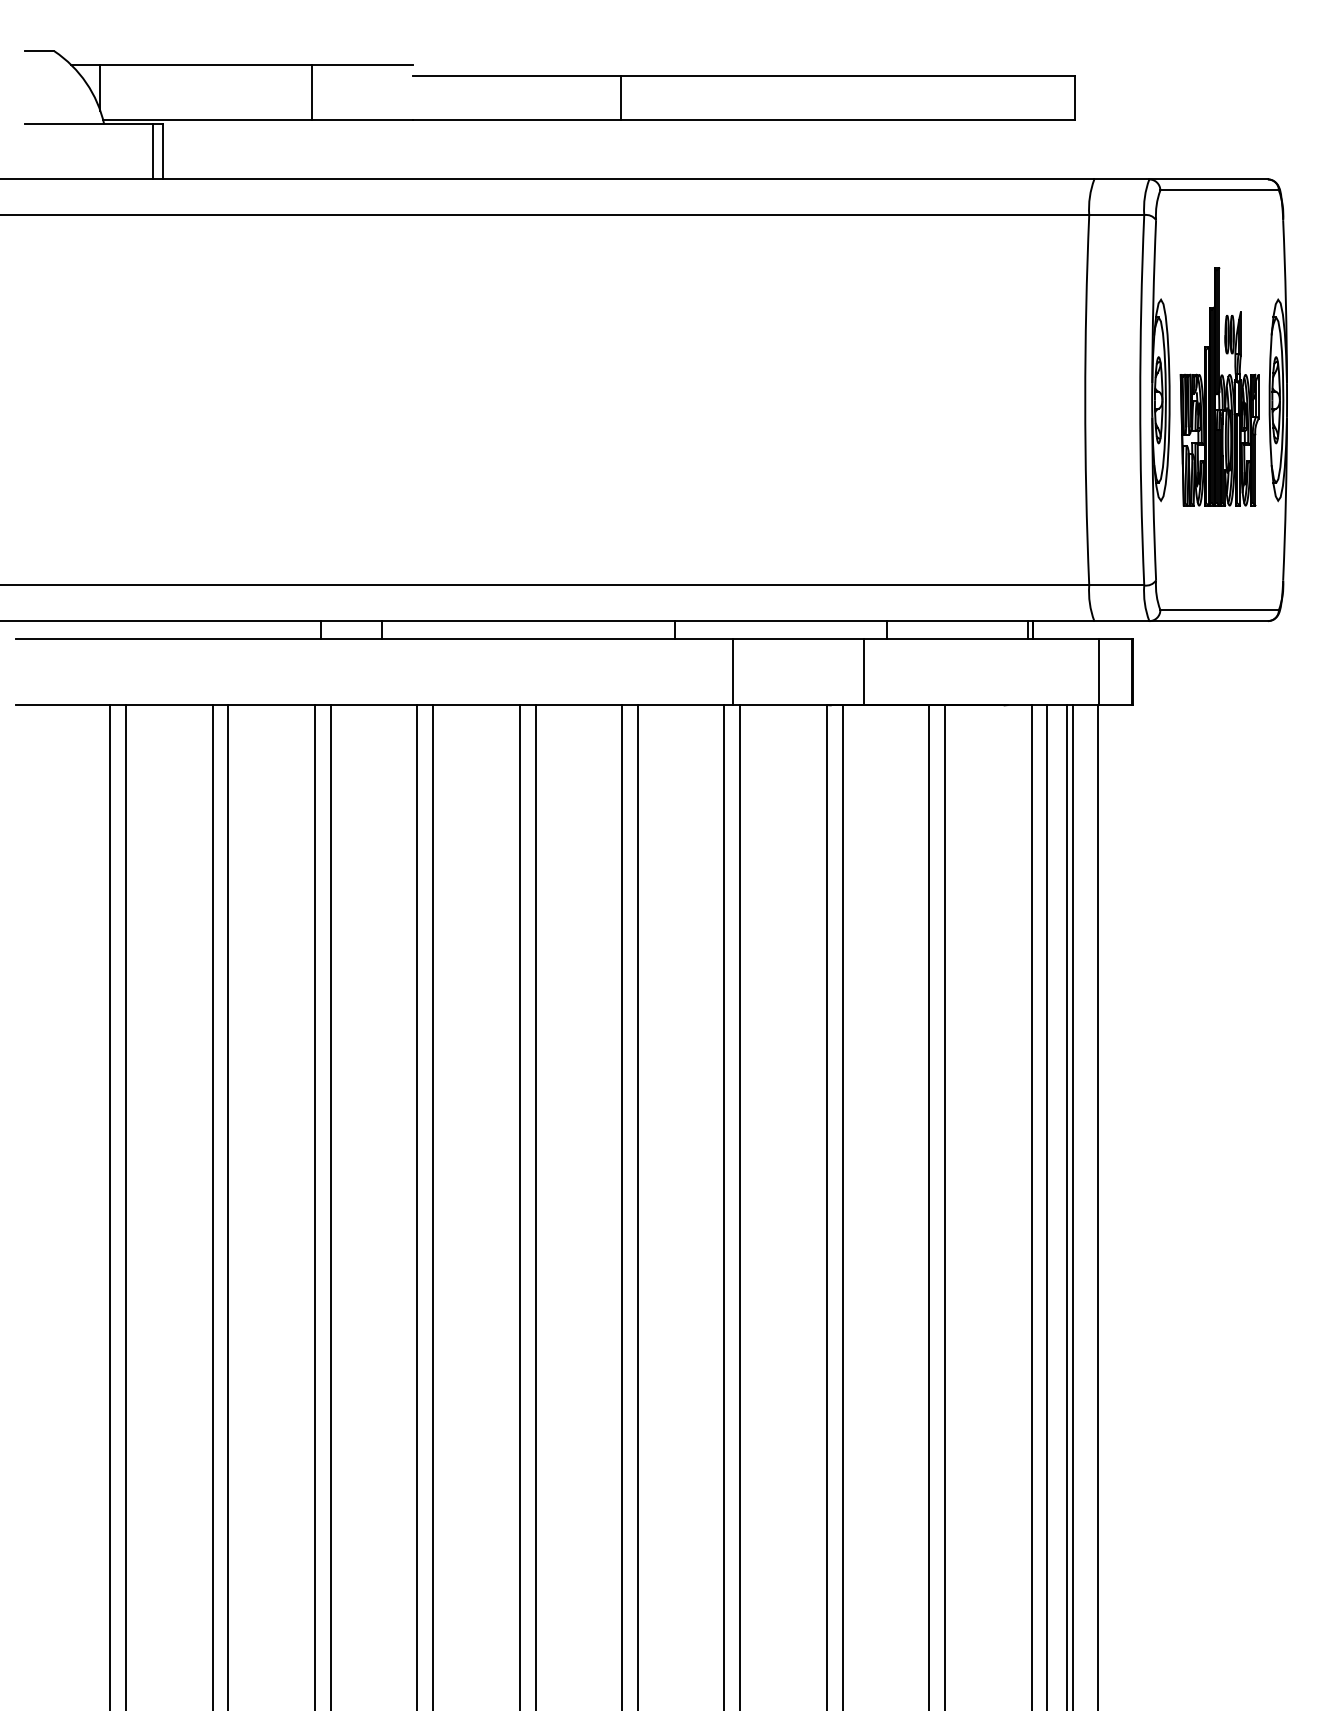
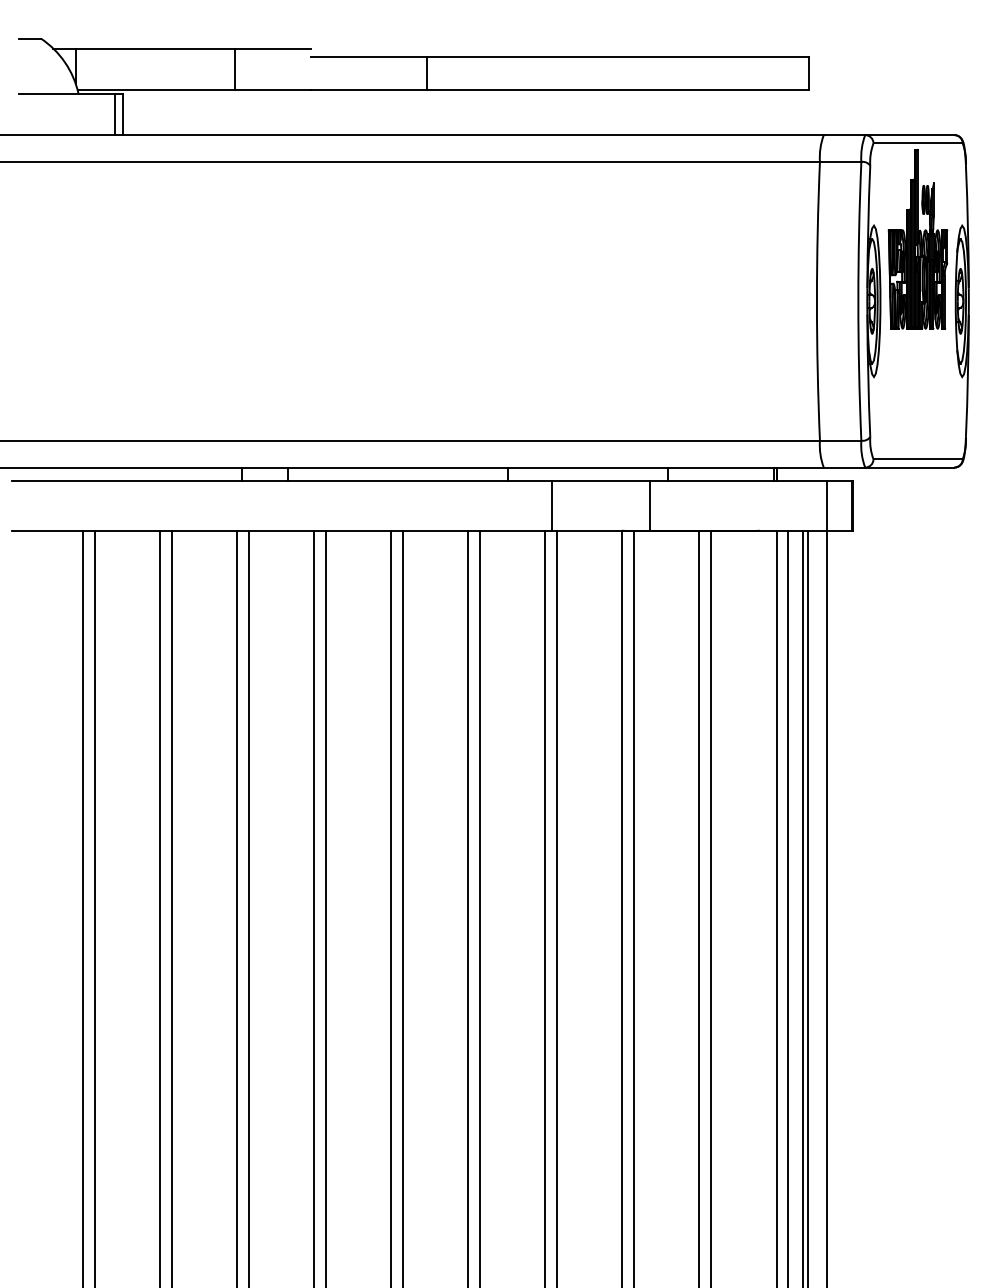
line: (620, 97) -> (426, 73), moved
part: (1219, 386) -> (918, 239), moved

